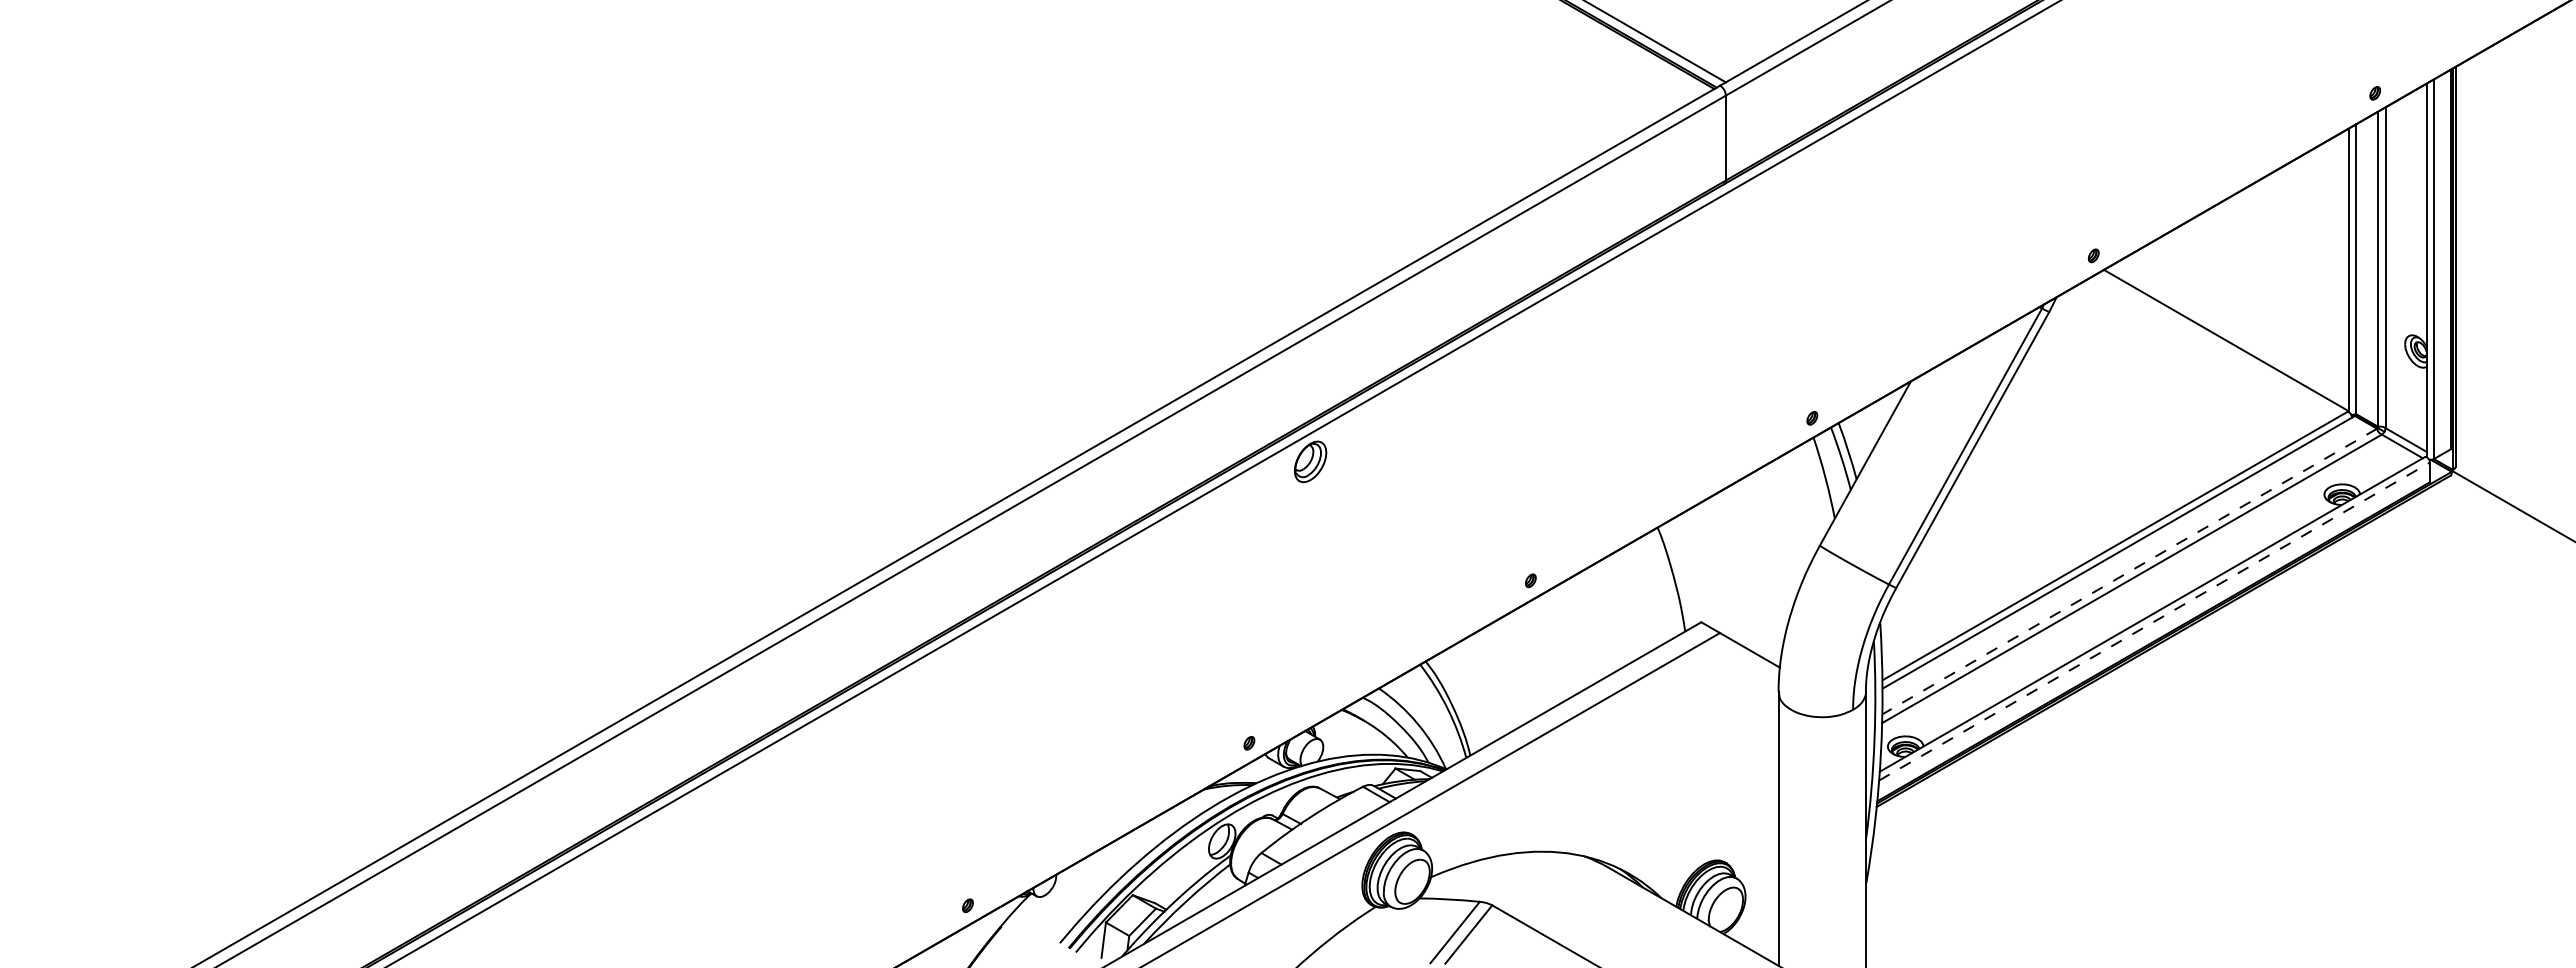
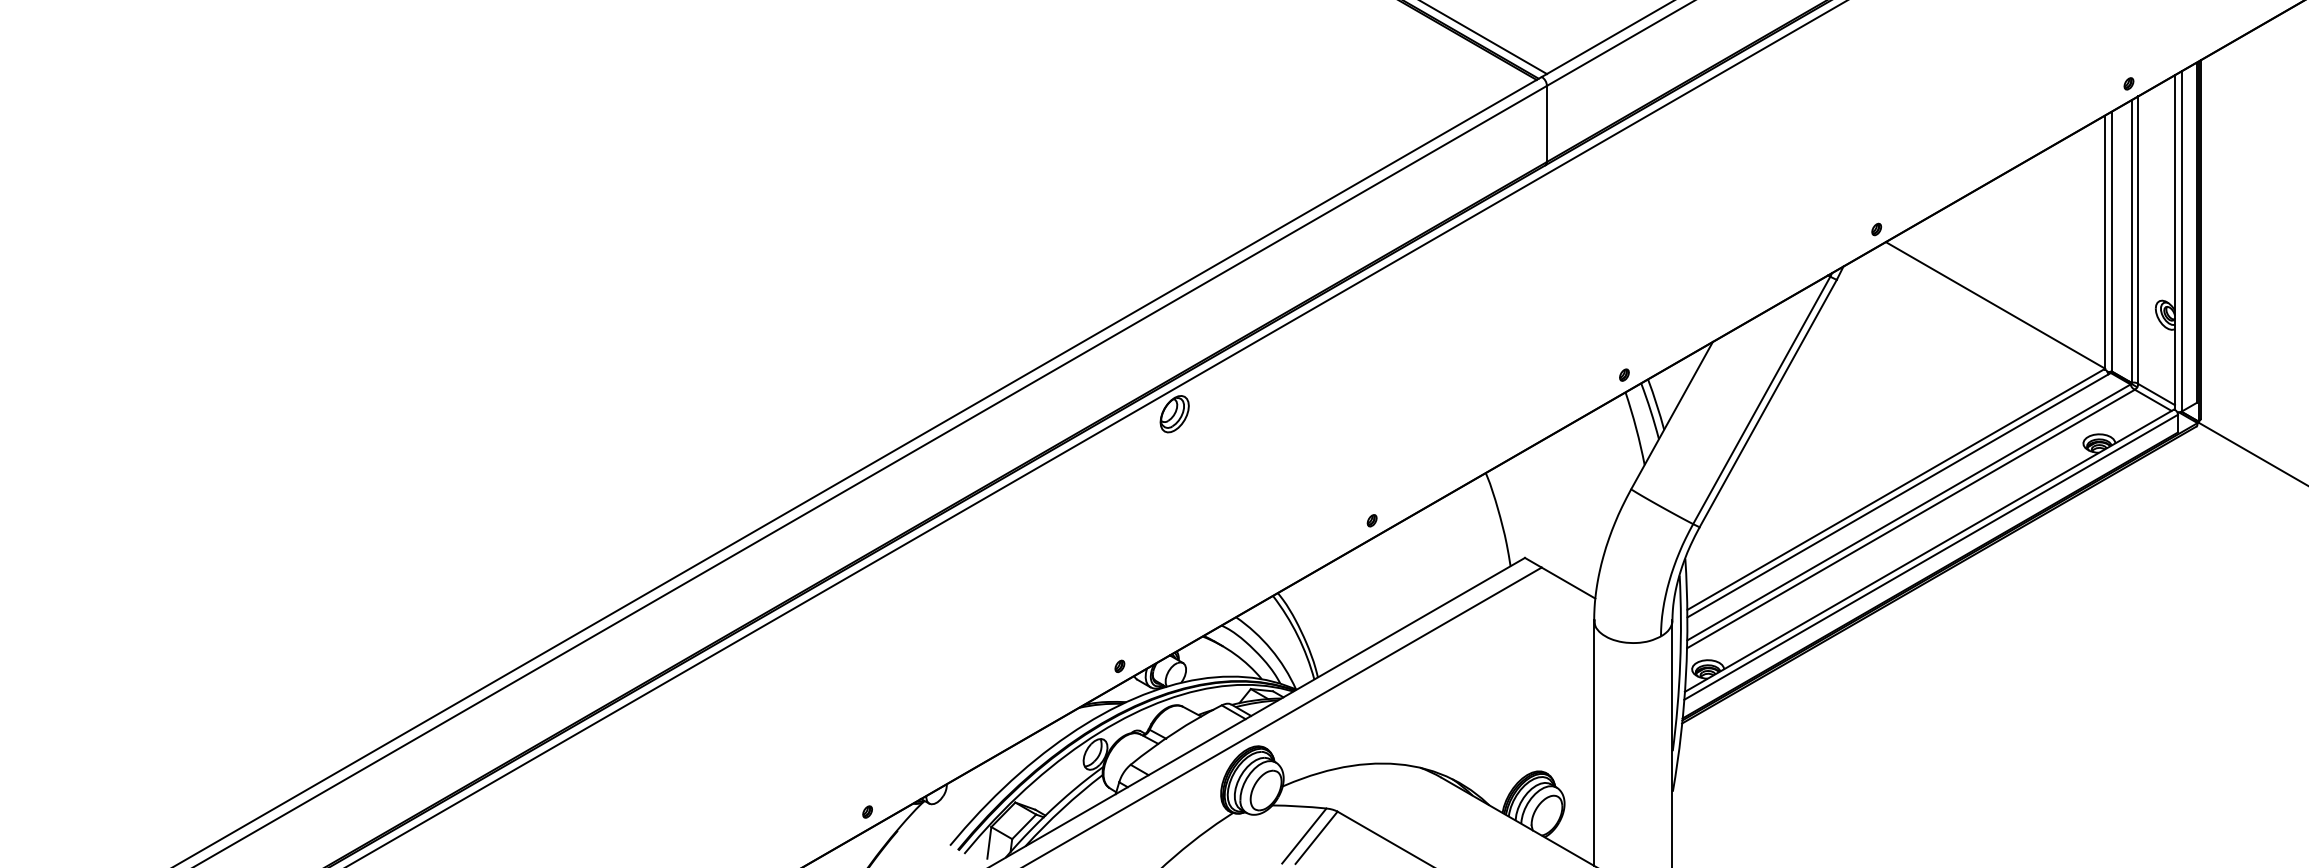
line: (2129, 571) -> (1908, 512), dashed -> solid
line: (2154, 621) -> (1931, 557), dashed -> solid

